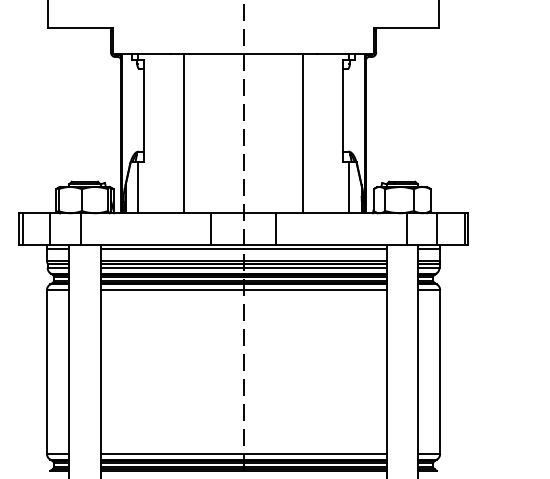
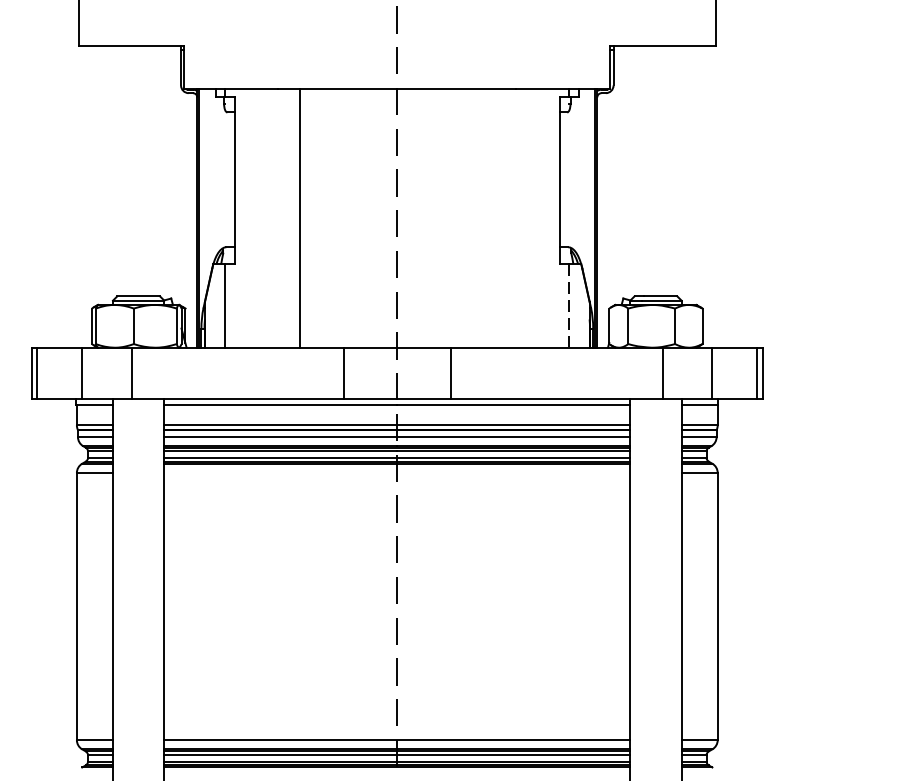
line: (303, 133) -> (494, 217), removed
line: (349, 187) -> (569, 305), solid -> dashed
line: (243, 290) -> (397, 473), removed

